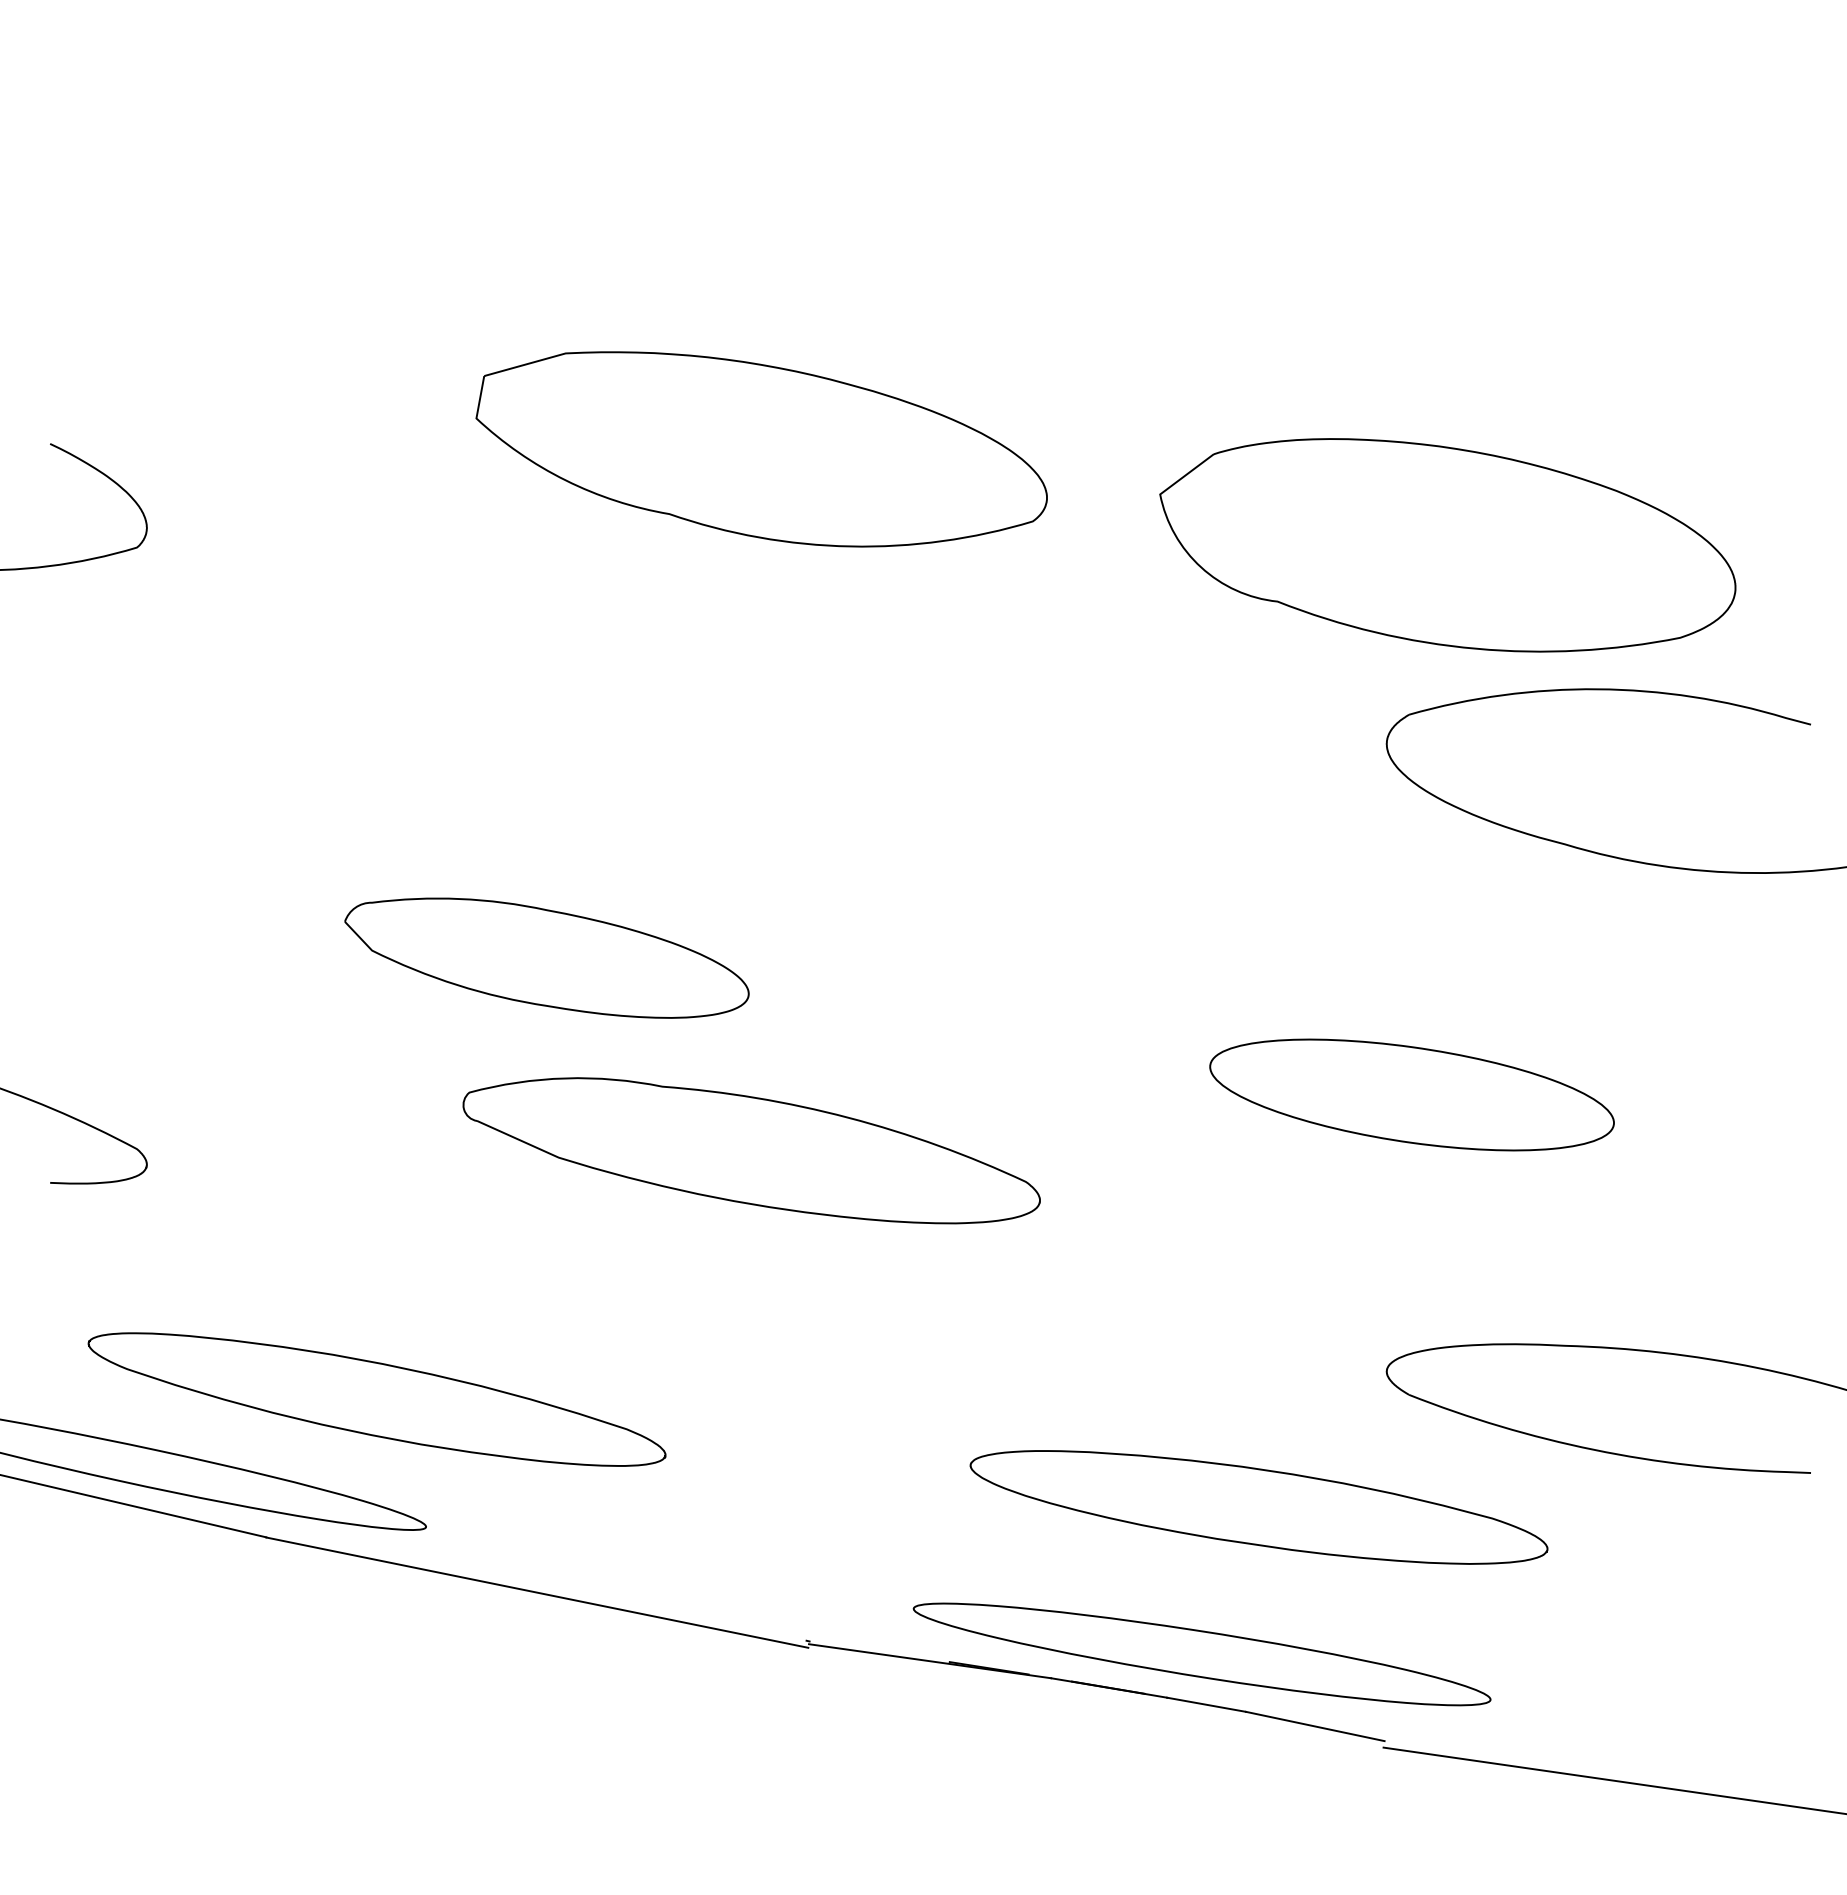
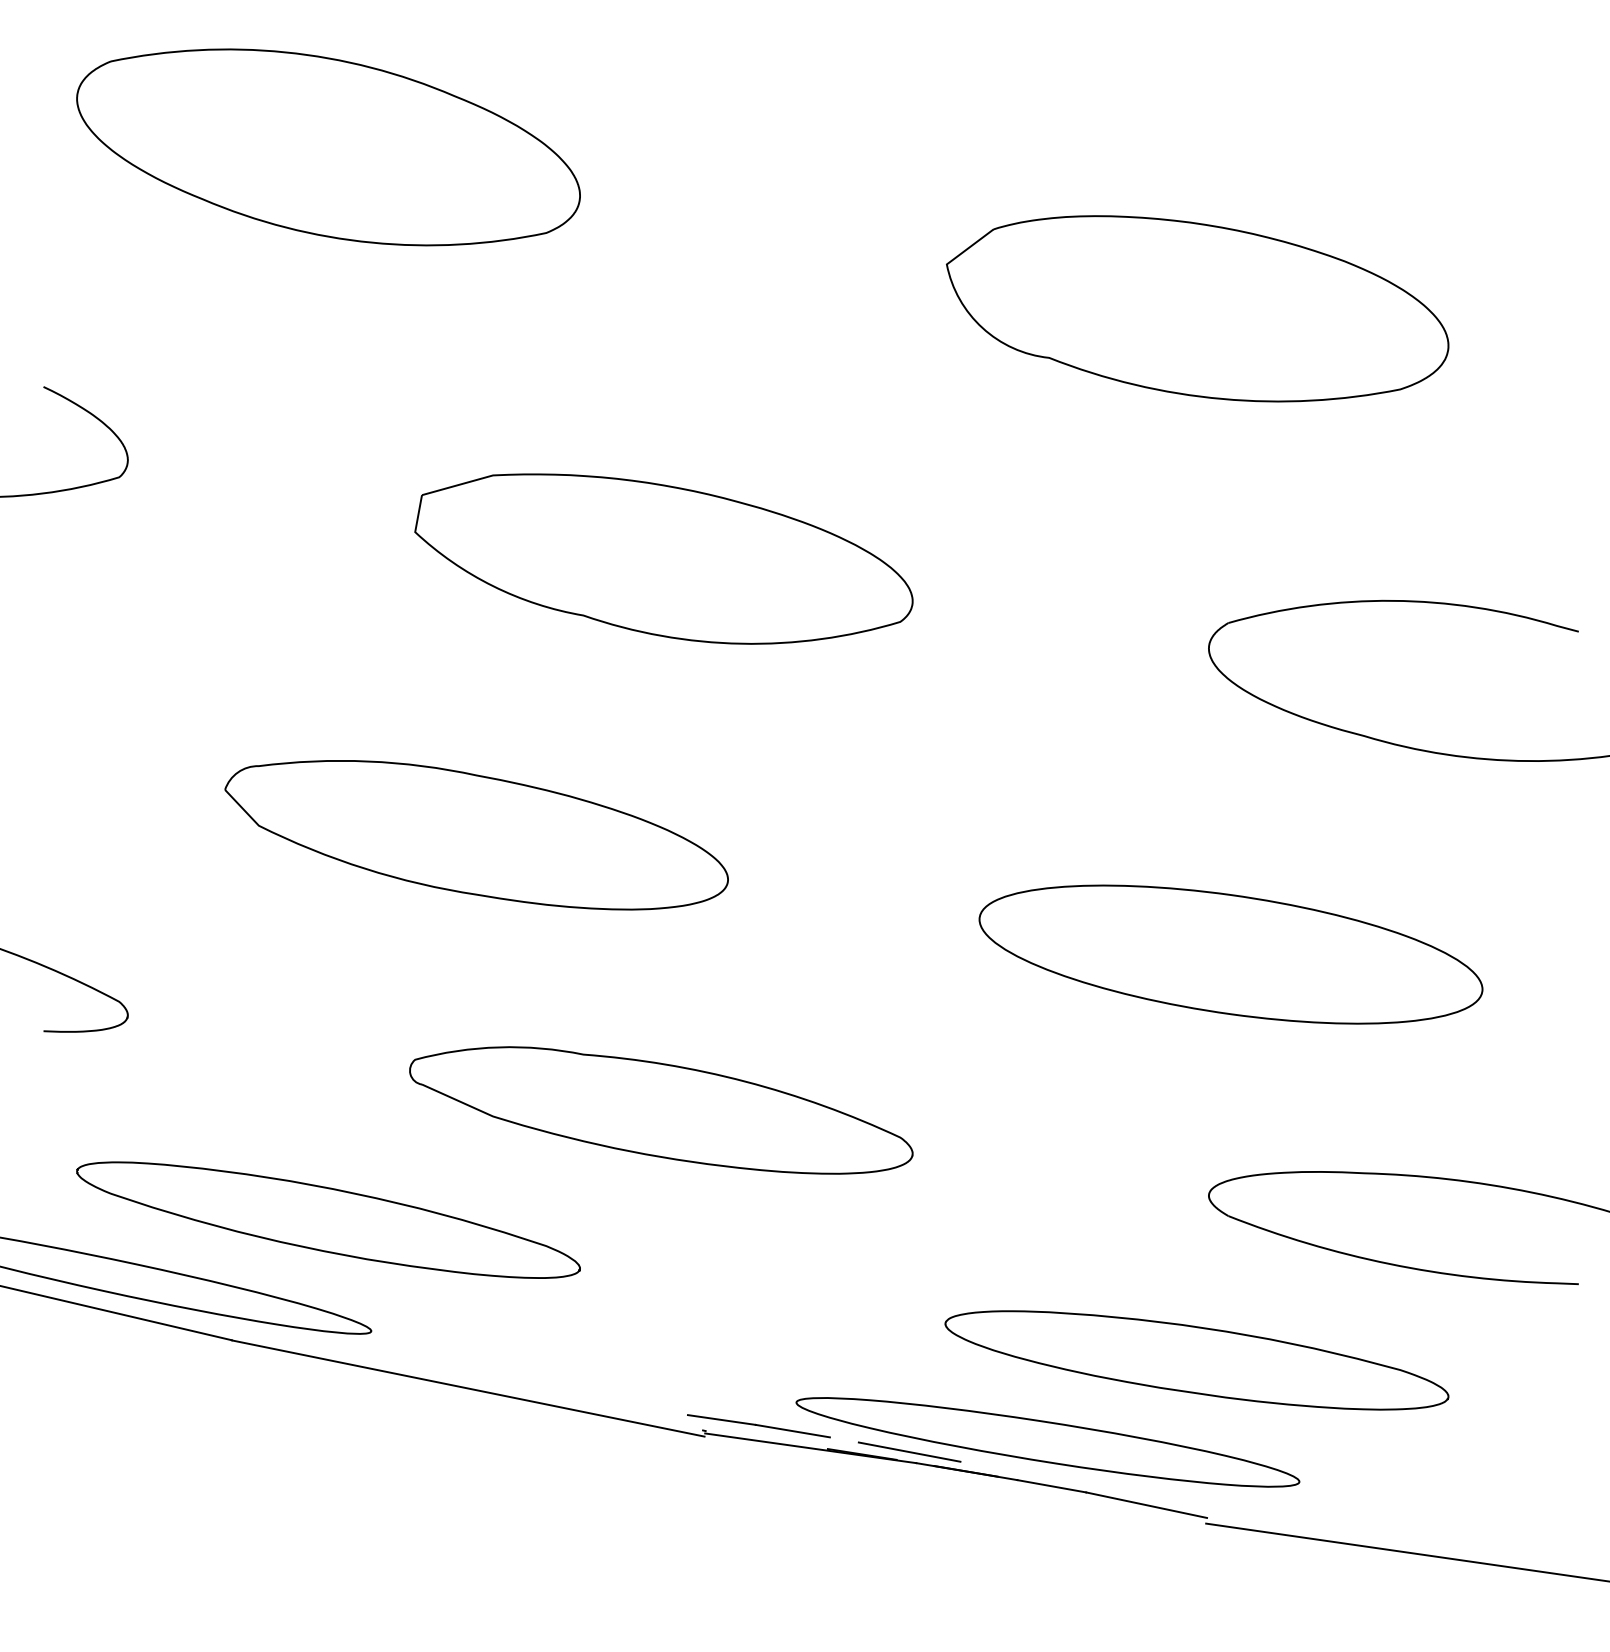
part: (376, 168) -> (328, 146), added
part: (761, 449) -> (663, 559), moved
part: (1447, 545) -> (1197, 308), moved
part: (546, 958) -> (476, 835), size x1.43
part: (1411, 1094) -> (1230, 954), size x1.43
part: (751, 1150) -> (661, 1110), moved
part: (1258, 1507) -> (1196, 1360), moved
part: (870, 1635) -> (758, 1425), added
line: (1043, 1665) -> (909, 1452), added

